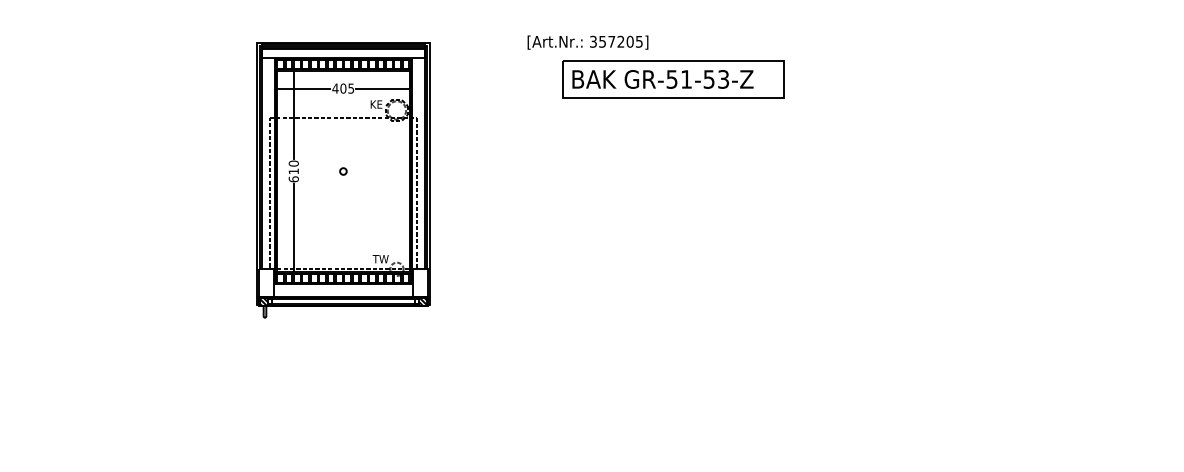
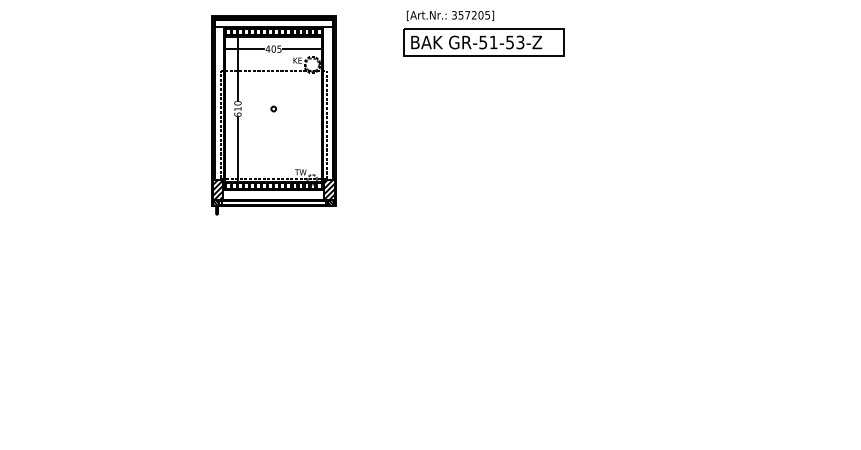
part: (672, 79) -> (483, 42), moved
hatch: (265, 282) -> (217, 189), added
hatch: (420, 282) -> (329, 189), added

